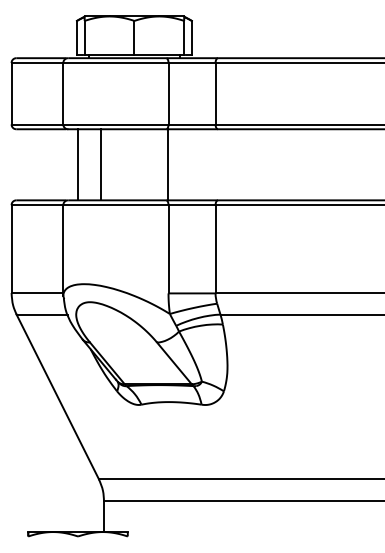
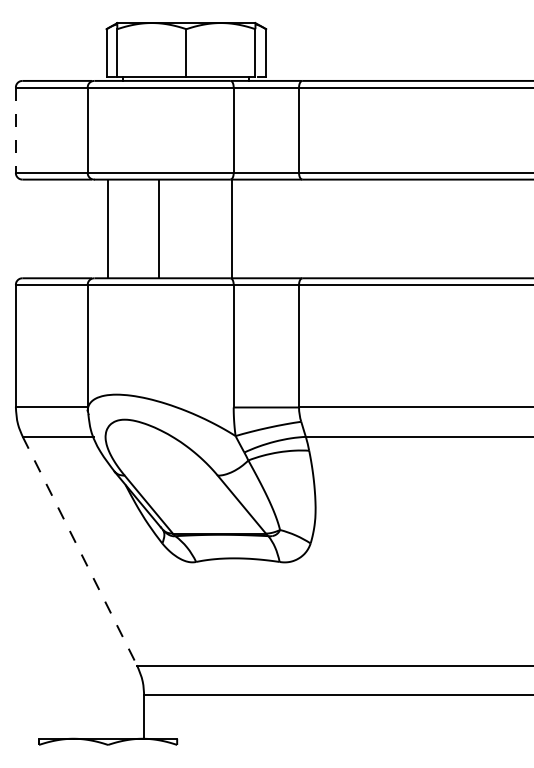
line: (11, 93) -> (15, 130), solid -> dashed
line: (101, 164) -> (159, 228), moved
line: (58, 397) -> (80, 551), solid -> dashed

